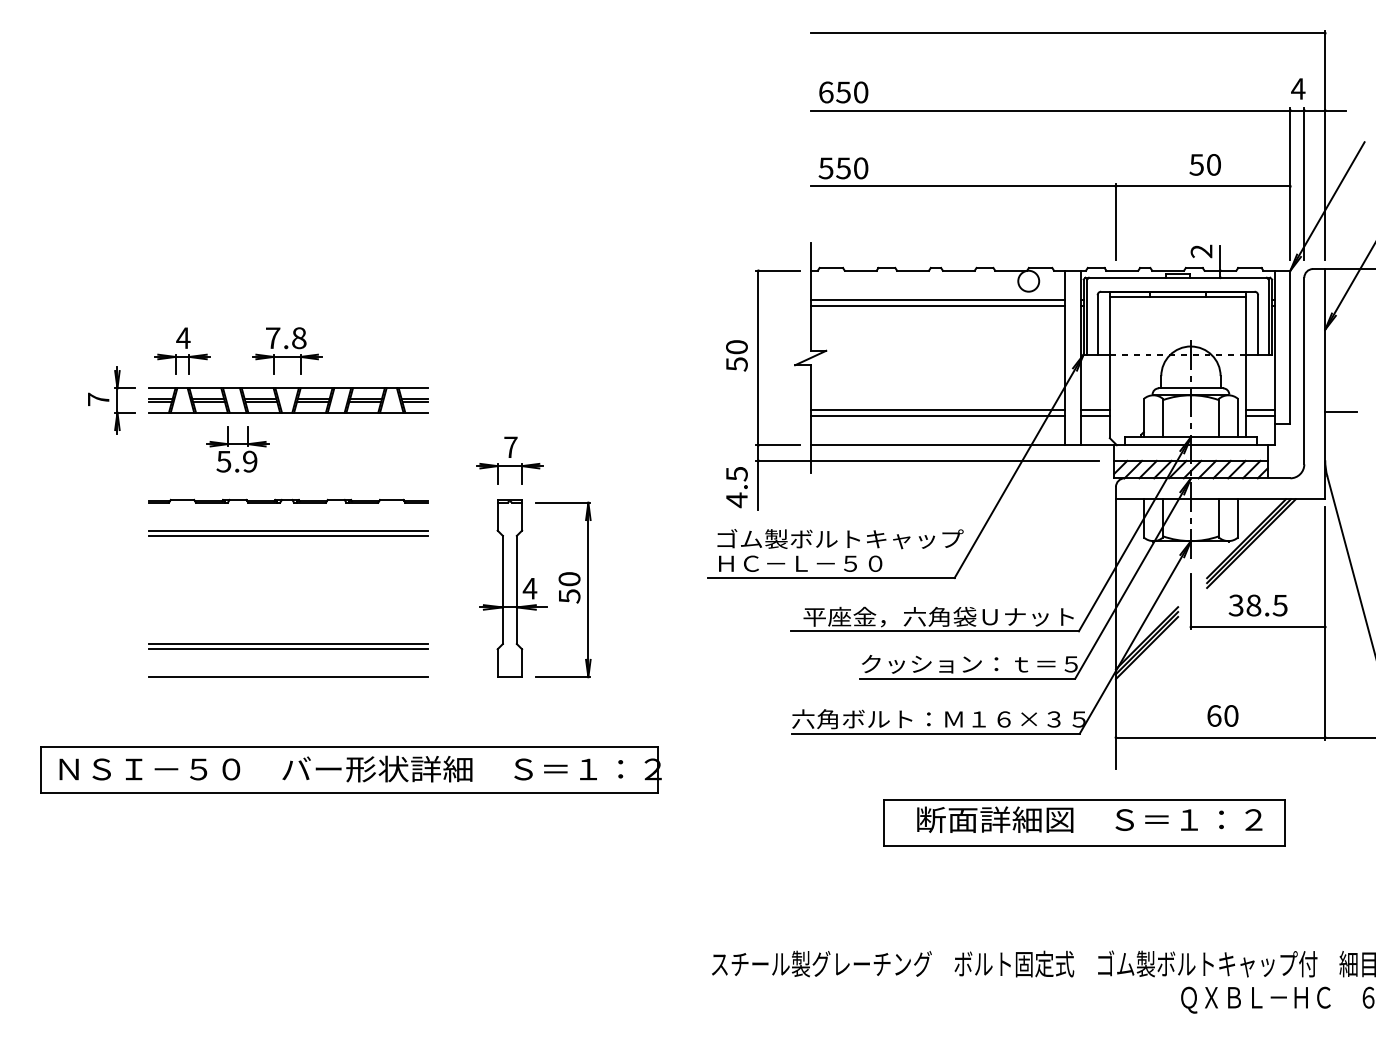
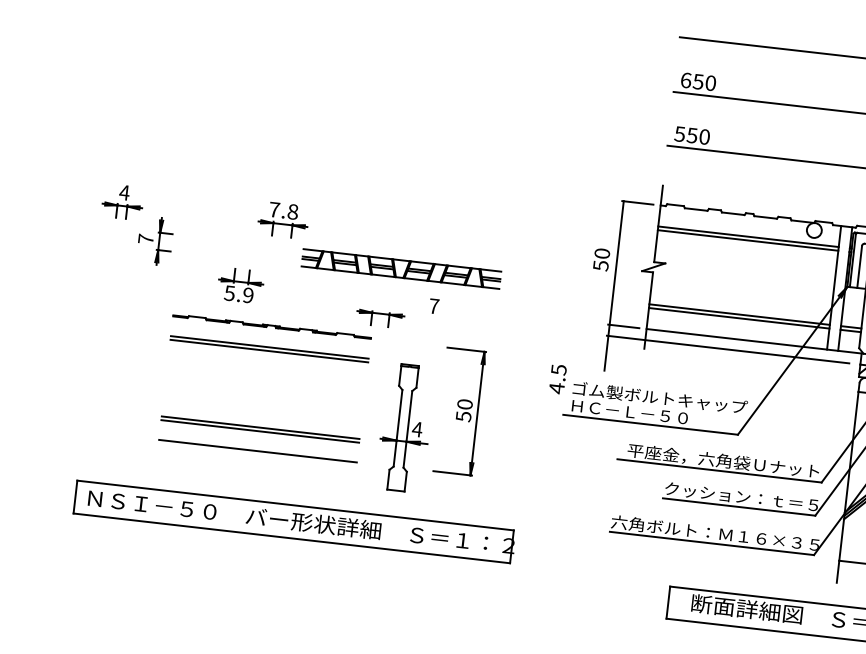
part: (182, 350) -> (122, 201), moved
part: (288, 400) -> (401, 269), moved
part: (509, 466) -> (380, 314), moved
text: (736, 487) -> (557, 379), moved
part: (513, 588) -> (405, 428), moved

